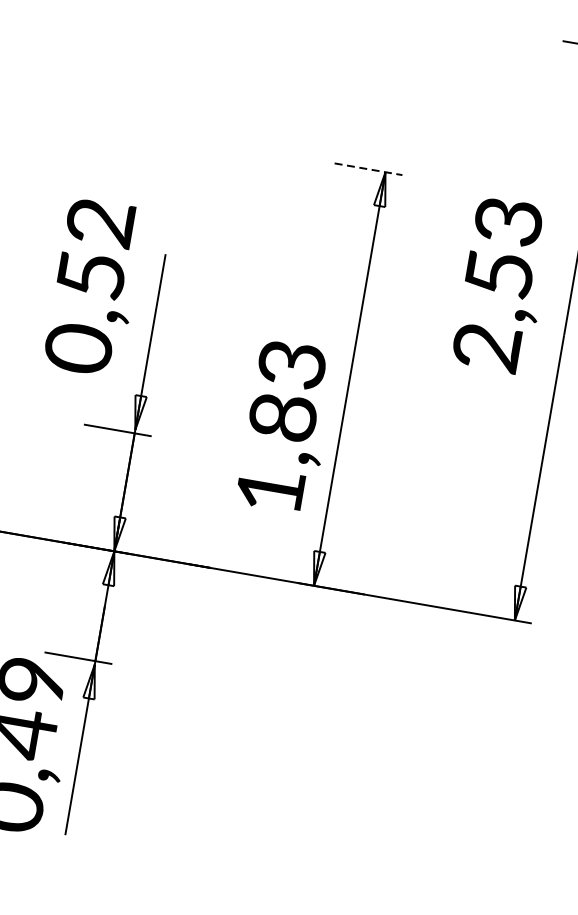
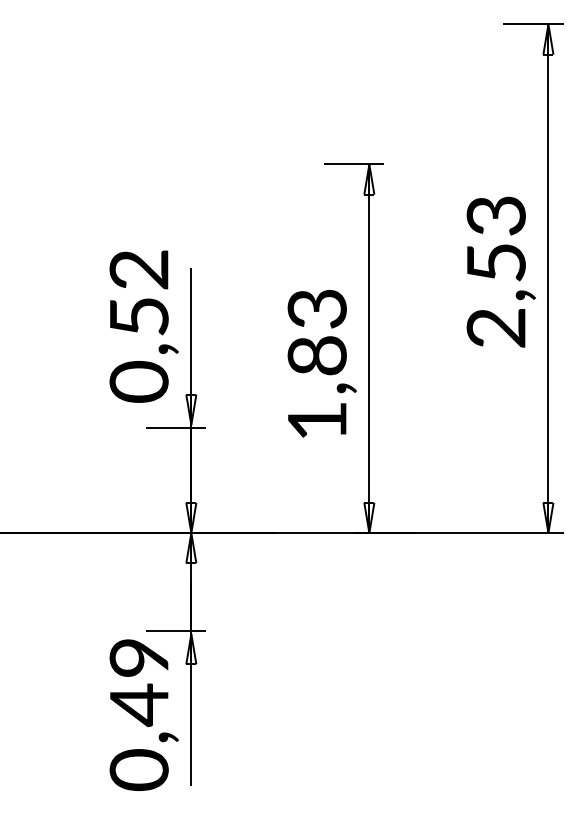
line: (368, 169) -> (354, 164), dashed -> solid
text: (502, 284) -> (500, 271), moved
text: (94, 287) -> (143, 326), moved
text: (286, 426) -> (321, 363), moved

